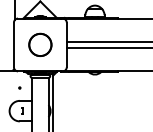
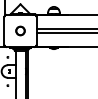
part: (40, 44) -> (20, 30), size x0.62

